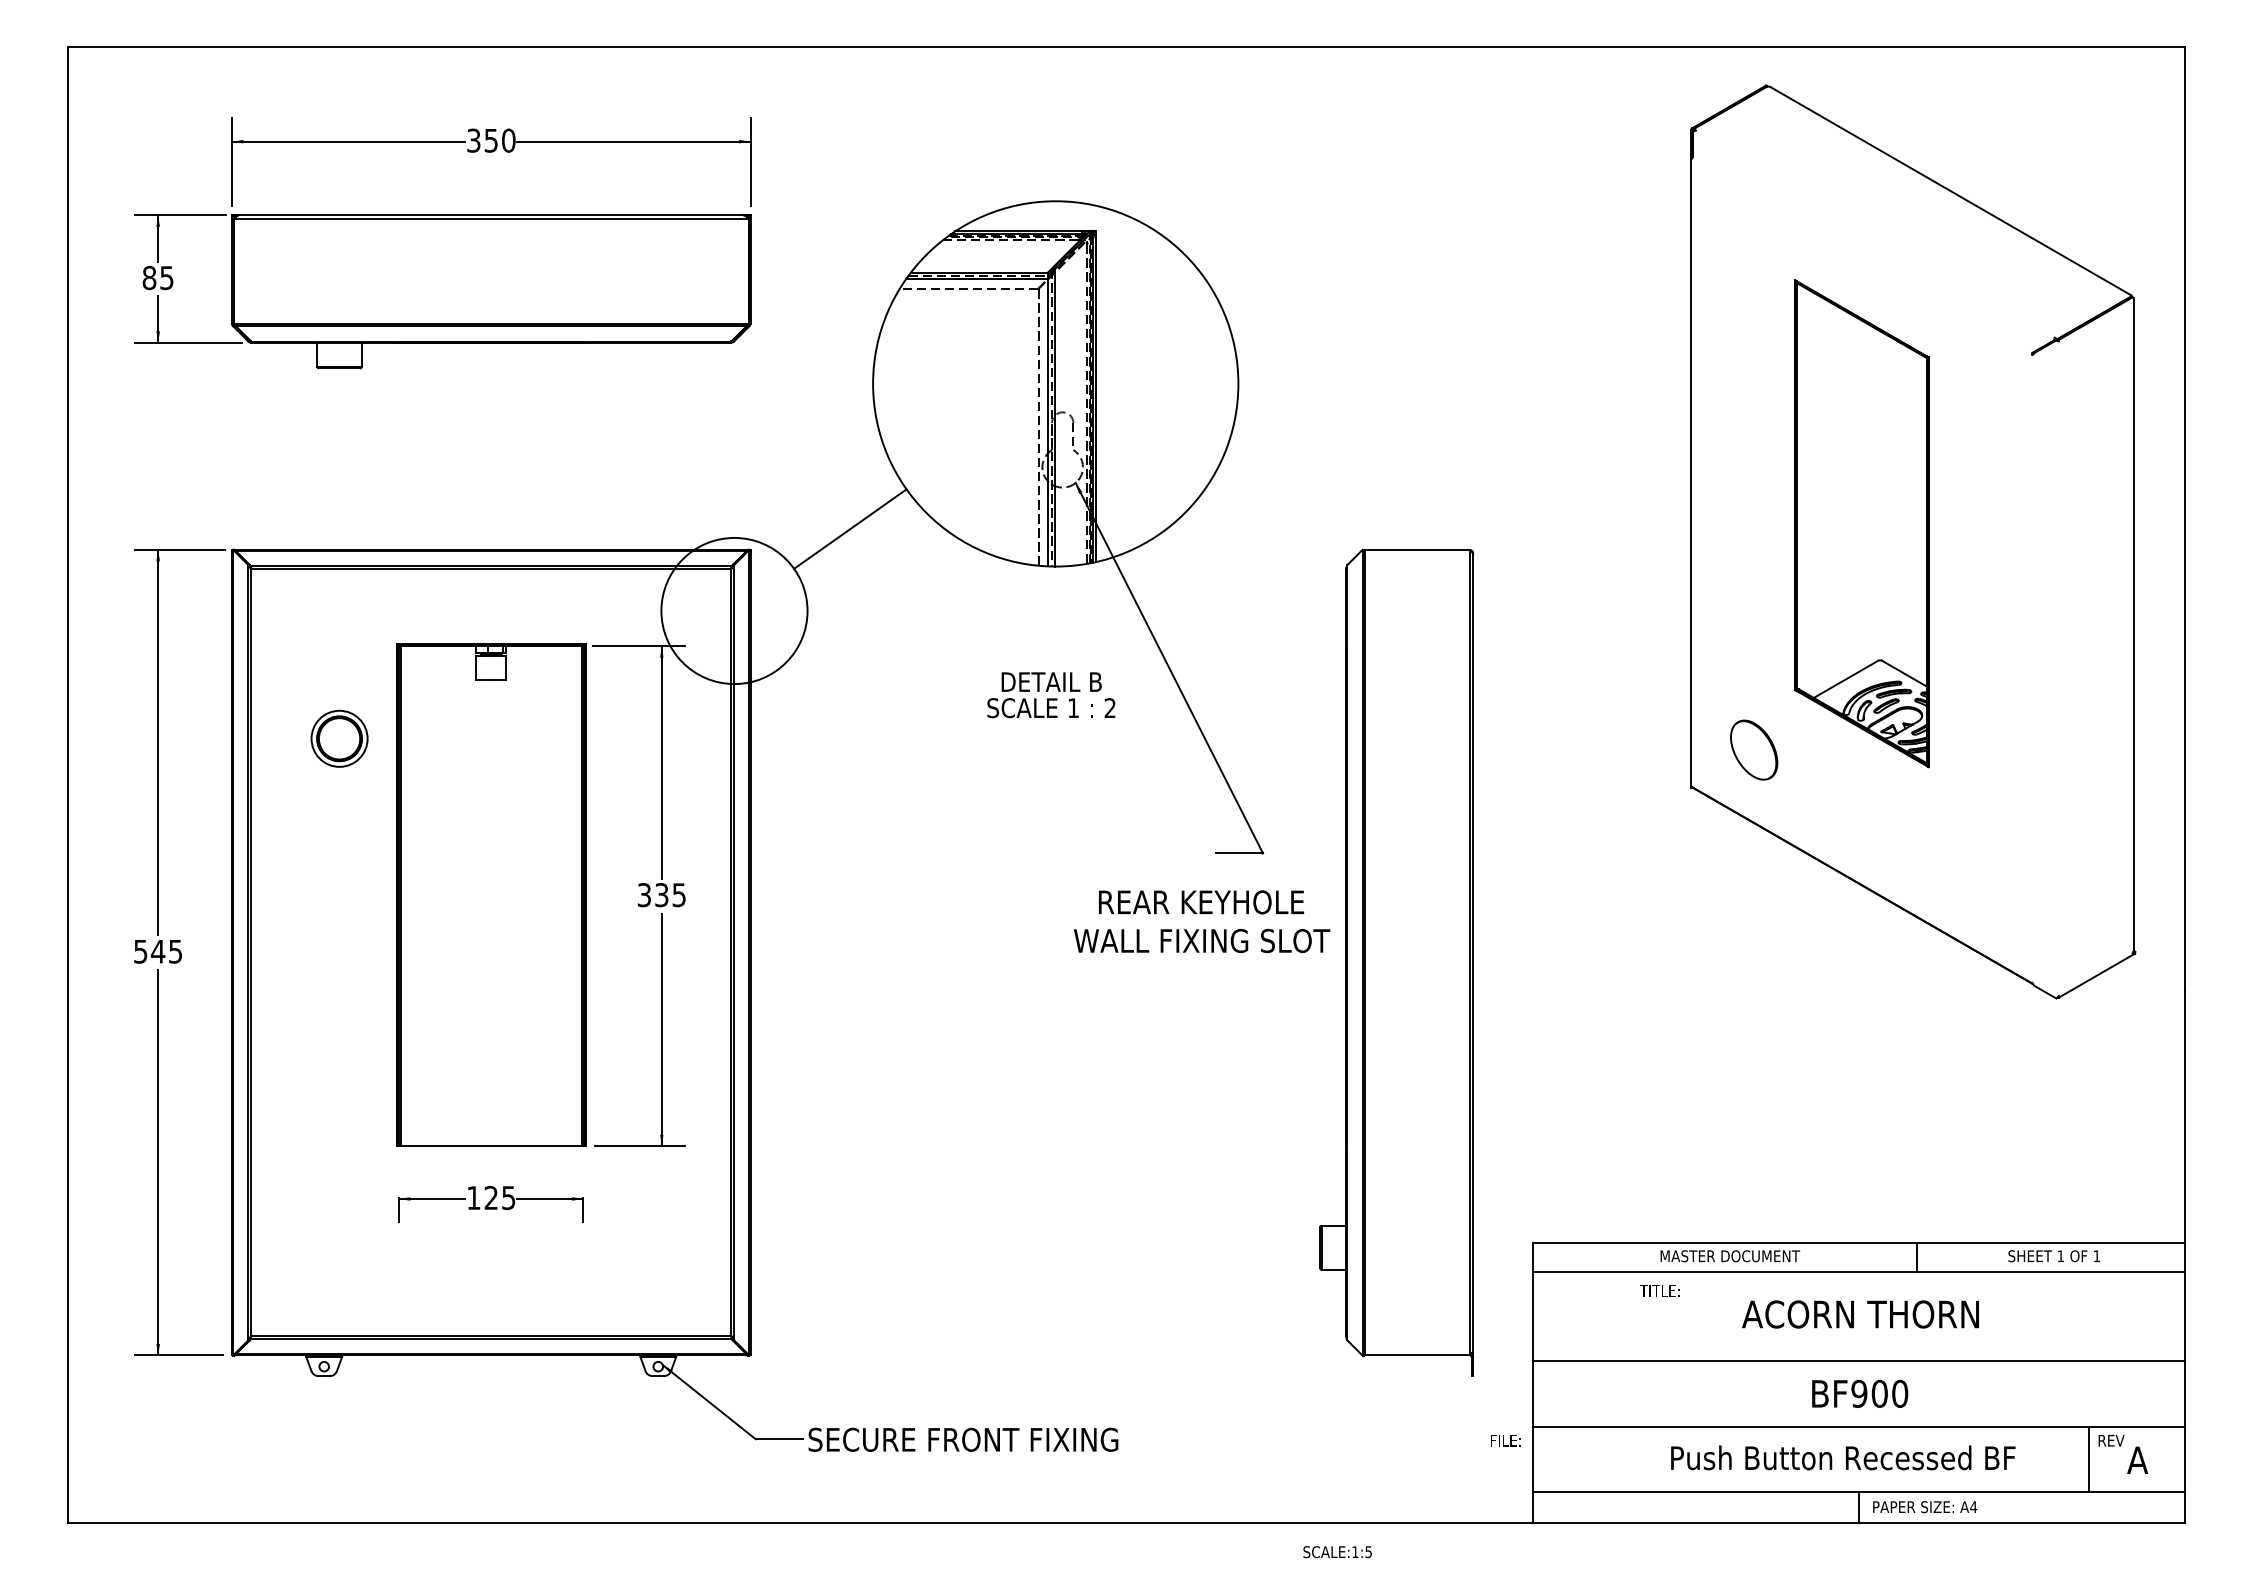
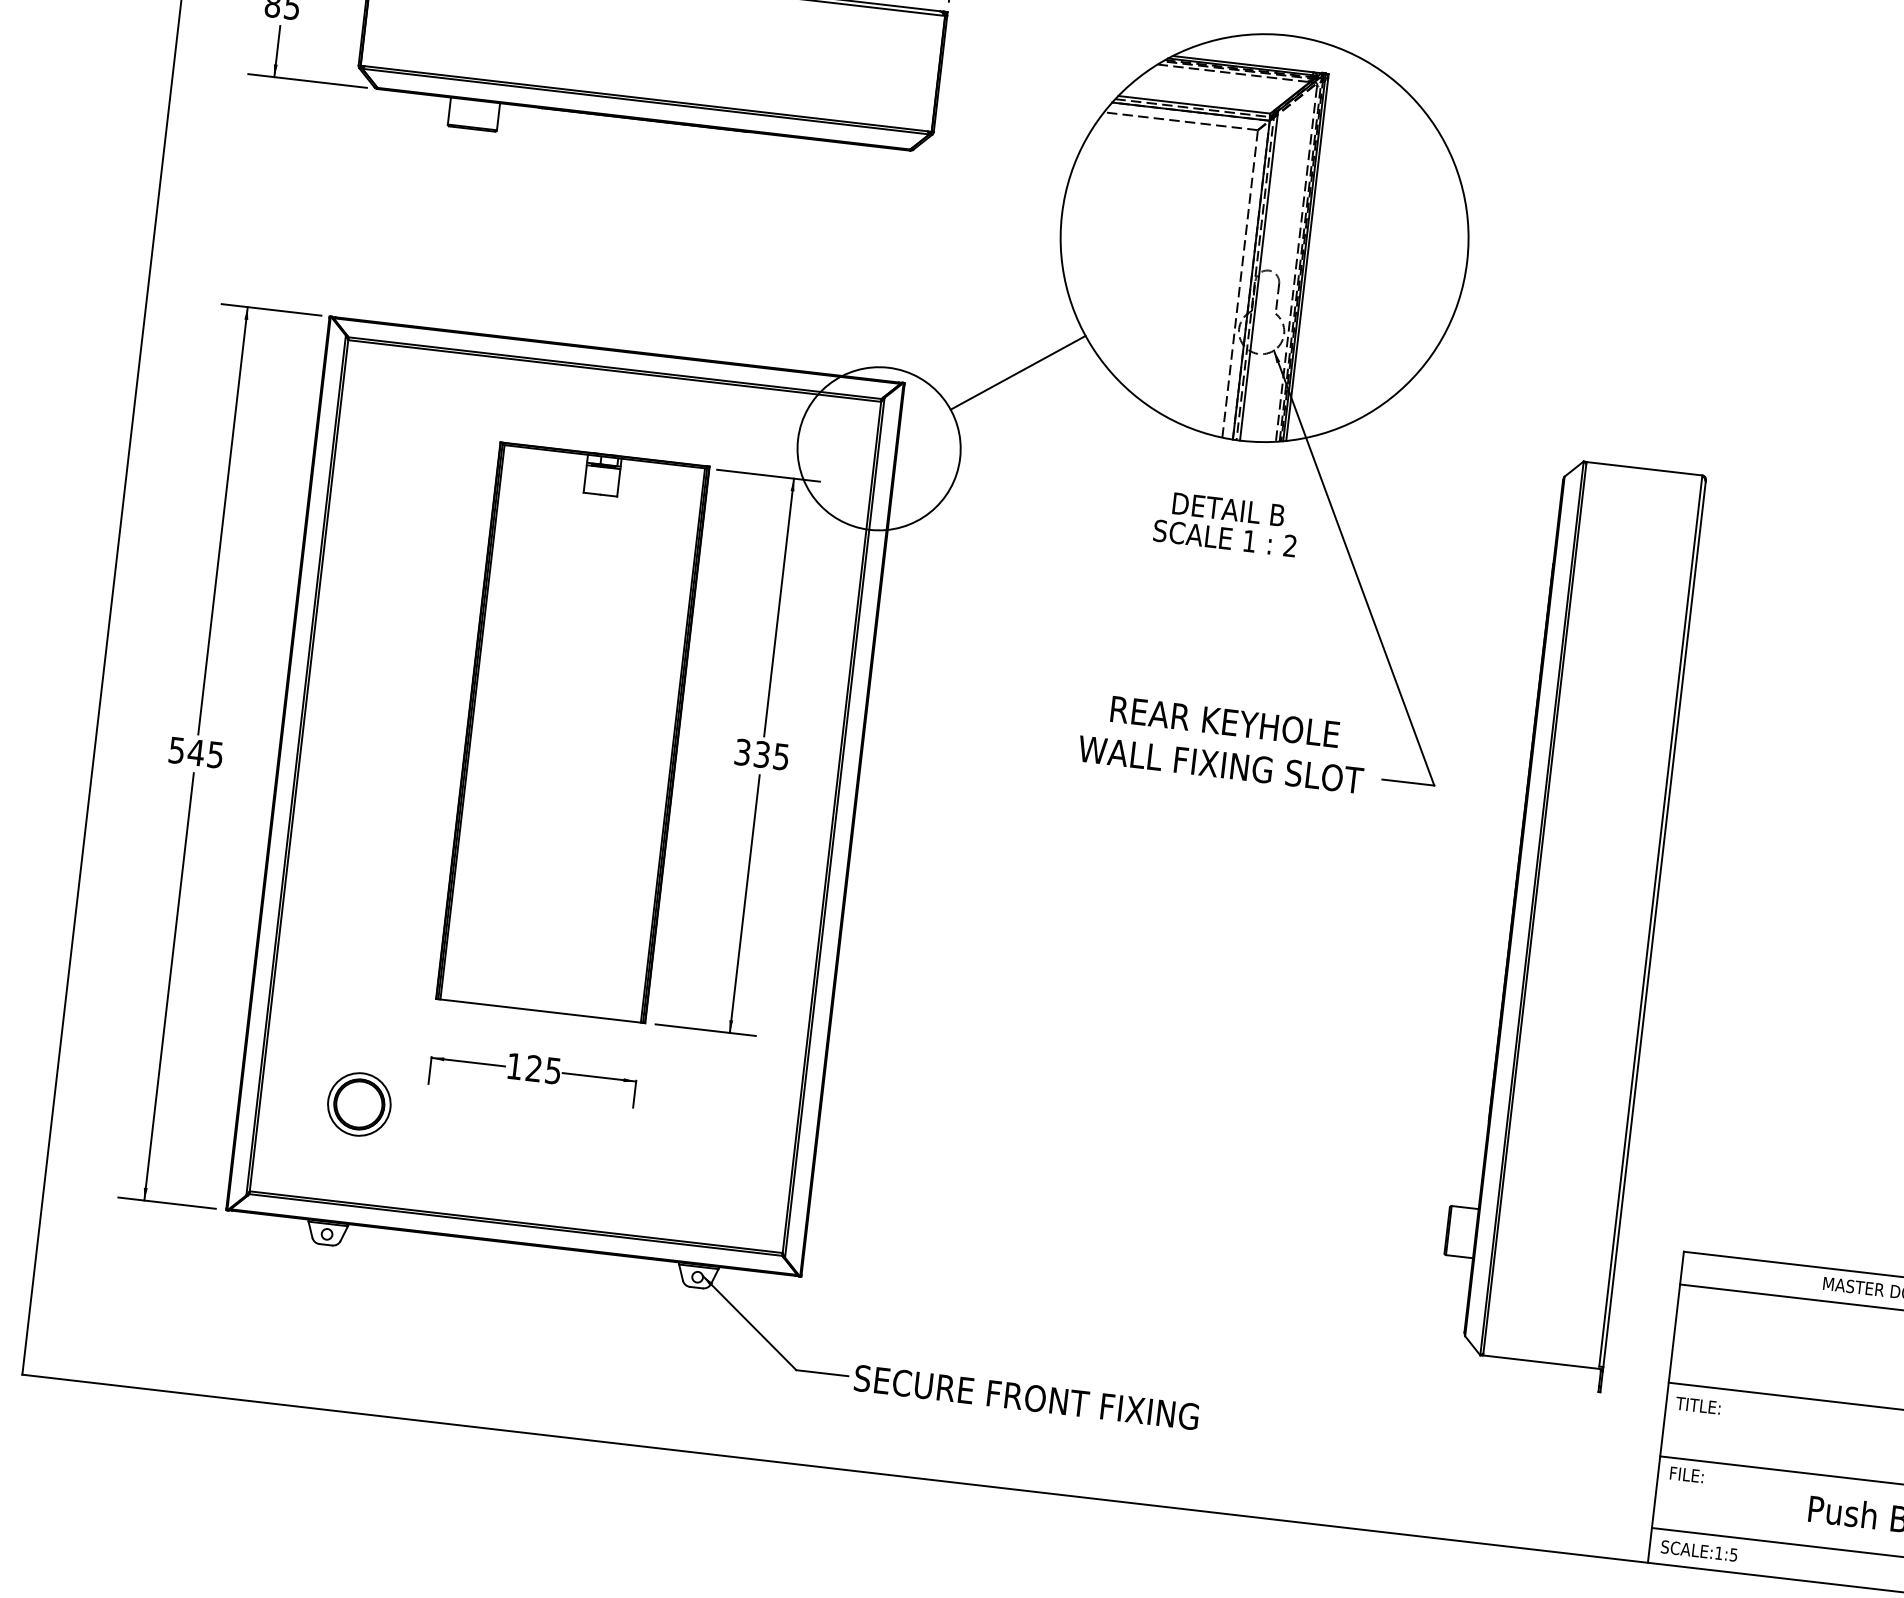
text: (1051, 695) -> (1226, 524), moved
part: (339, 738) -> (359, 1104), moved
text: (1202, 921) -> (1223, 743), moved
text: (1659, 1290) -> (1698, 1405), moved
text: (1505, 1440) -> (1686, 1474), moved
text: (1337, 1552) -> (1699, 1551), moved

